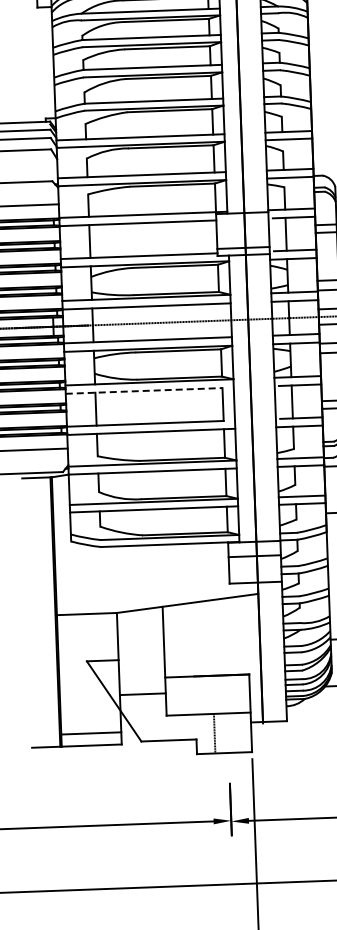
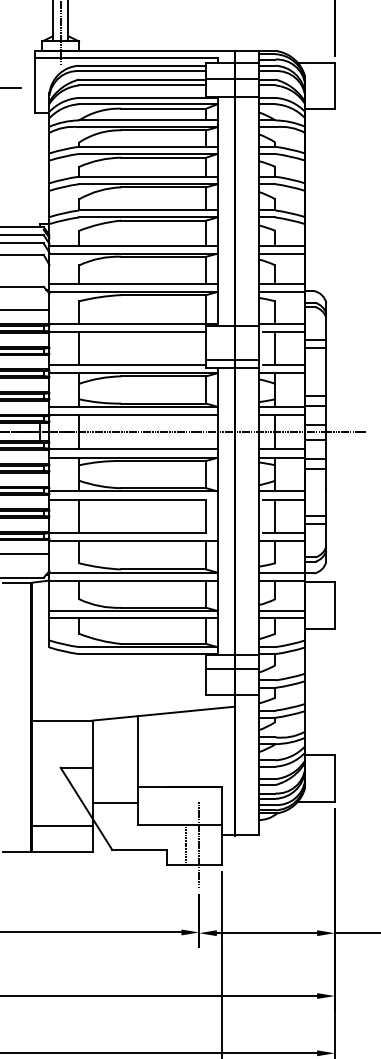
line: (144, 390) -> (128, 499), dashed -> solid
line: (228, 732) -> (199, 844), added
line: (91, 733) -> (62, 826), moved

